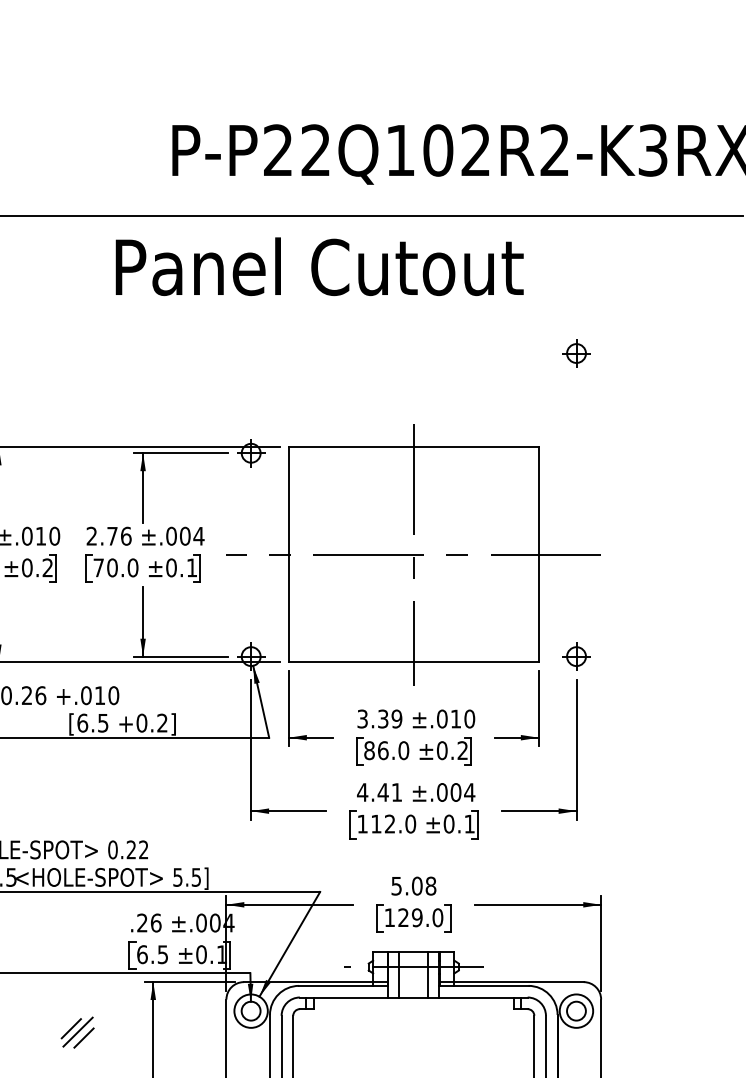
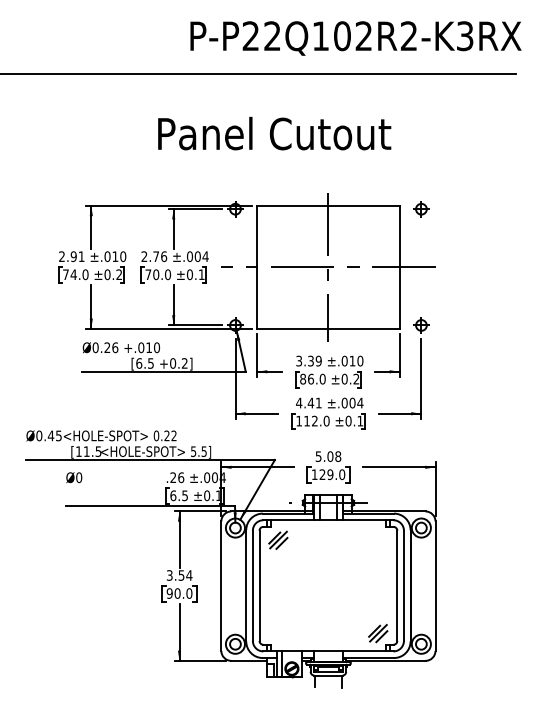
text: (319, 266) -> (274, 133), moved
part: (576, 353) -> (421, 209), moved
part: (77, 1031) -> (278, 539), moved

